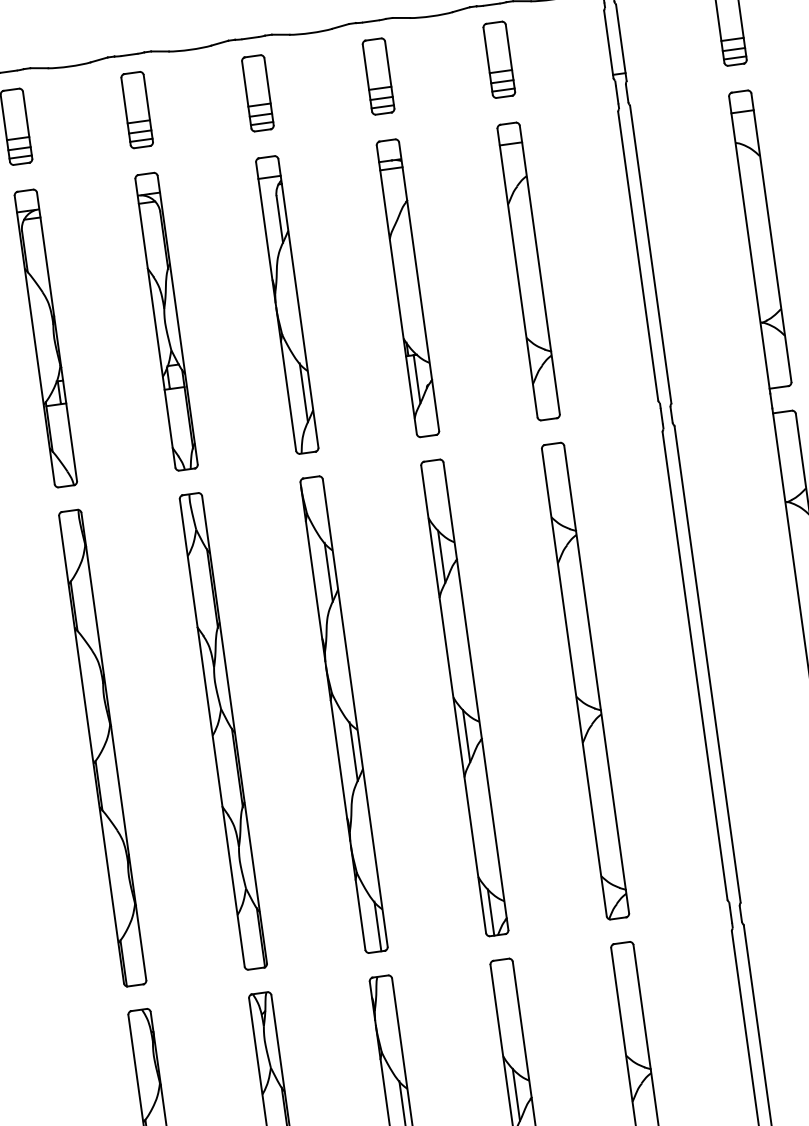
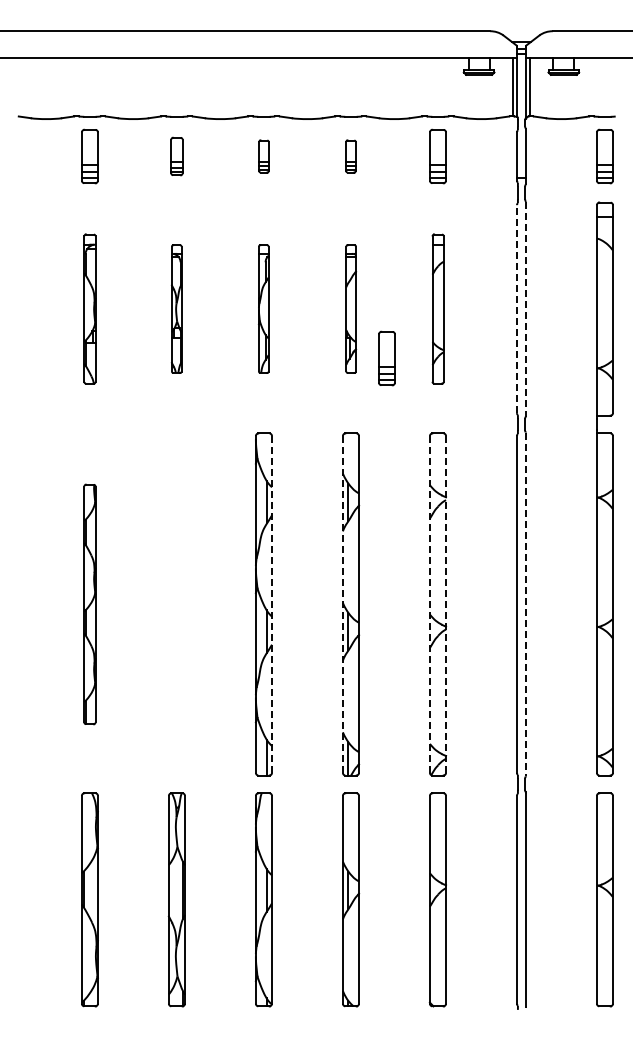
part: (377, 76) -> (350, 156), size x0.6
part: (257, 93) -> (263, 156), size x0.6
part: (136, 110) -> (176, 156), size x0.7
line: (637, 255) -> (516, 308), solid -> dashed
line: (650, 255) -> (525, 309), solid -> dashed
part: (529, 270) -> (438, 308), size x0.7
part: (408, 287) -> (351, 308), size x0.6
part: (286, 304) -> (263, 308), size x0.6
part: (165, 320) -> (176, 308), size x0.6
part: (45, 337) -> (89, 308), size x0.7
part: (466, 349) -> (386, 358), added
line: (706, 664) -> (525, 604), solid -> dashed
line: (597, 679) -> (446, 604), solid -> dashed
line: (573, 682) -> (429, 604), solid -> dashed
line: (453, 699) -> (342, 604), solid -> dashed
line: (355, 713) -> (272, 604), solid -> dashed
part: (222, 731) -> (176, 604), removed
part: (102, 748) -> (89, 604), size x0.7

